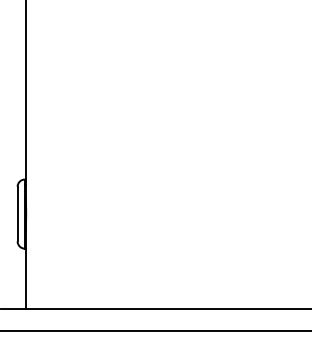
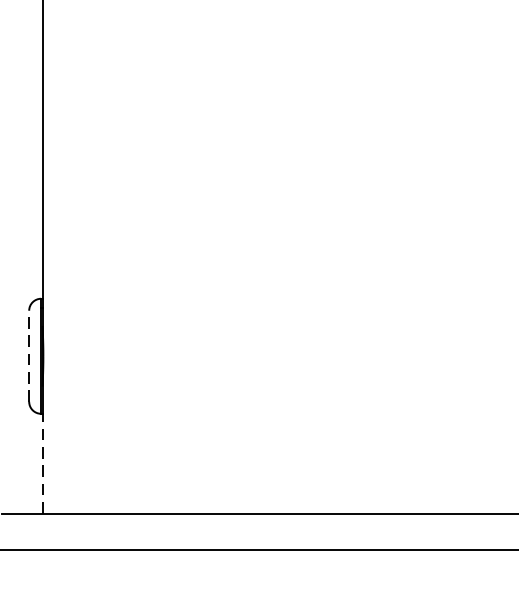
line: (17, 213) -> (28, 355), solid -> dashed
line: (25, 278) -> (42, 463), solid -> dashed

